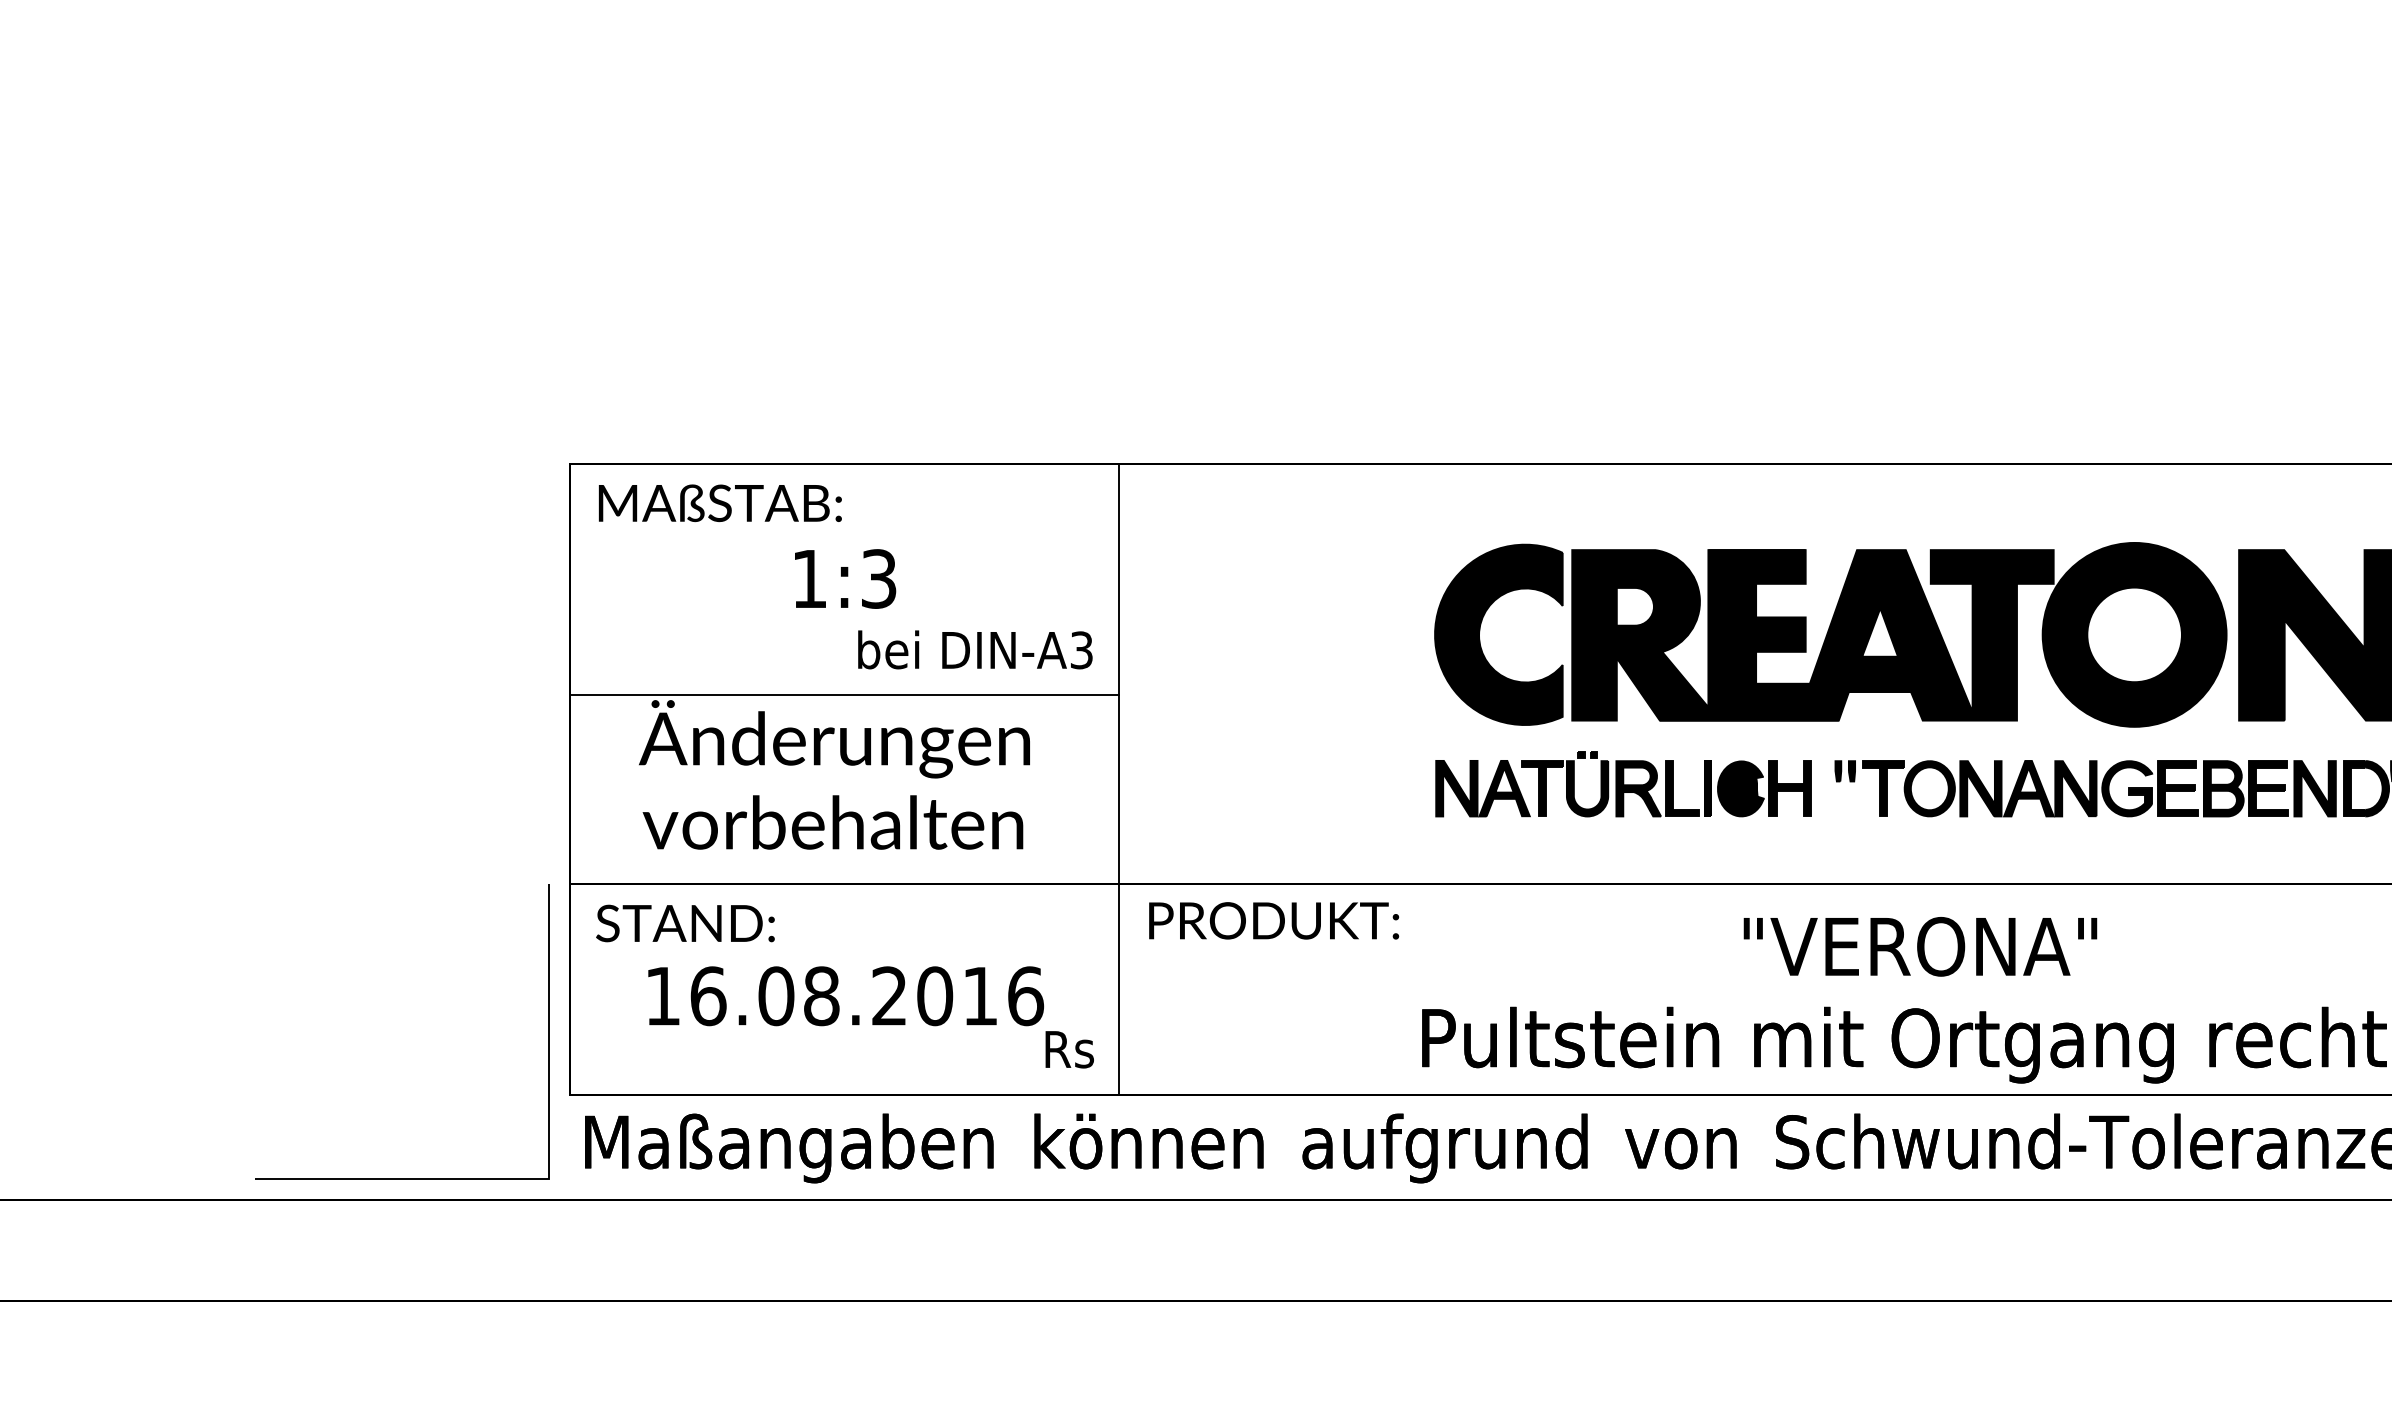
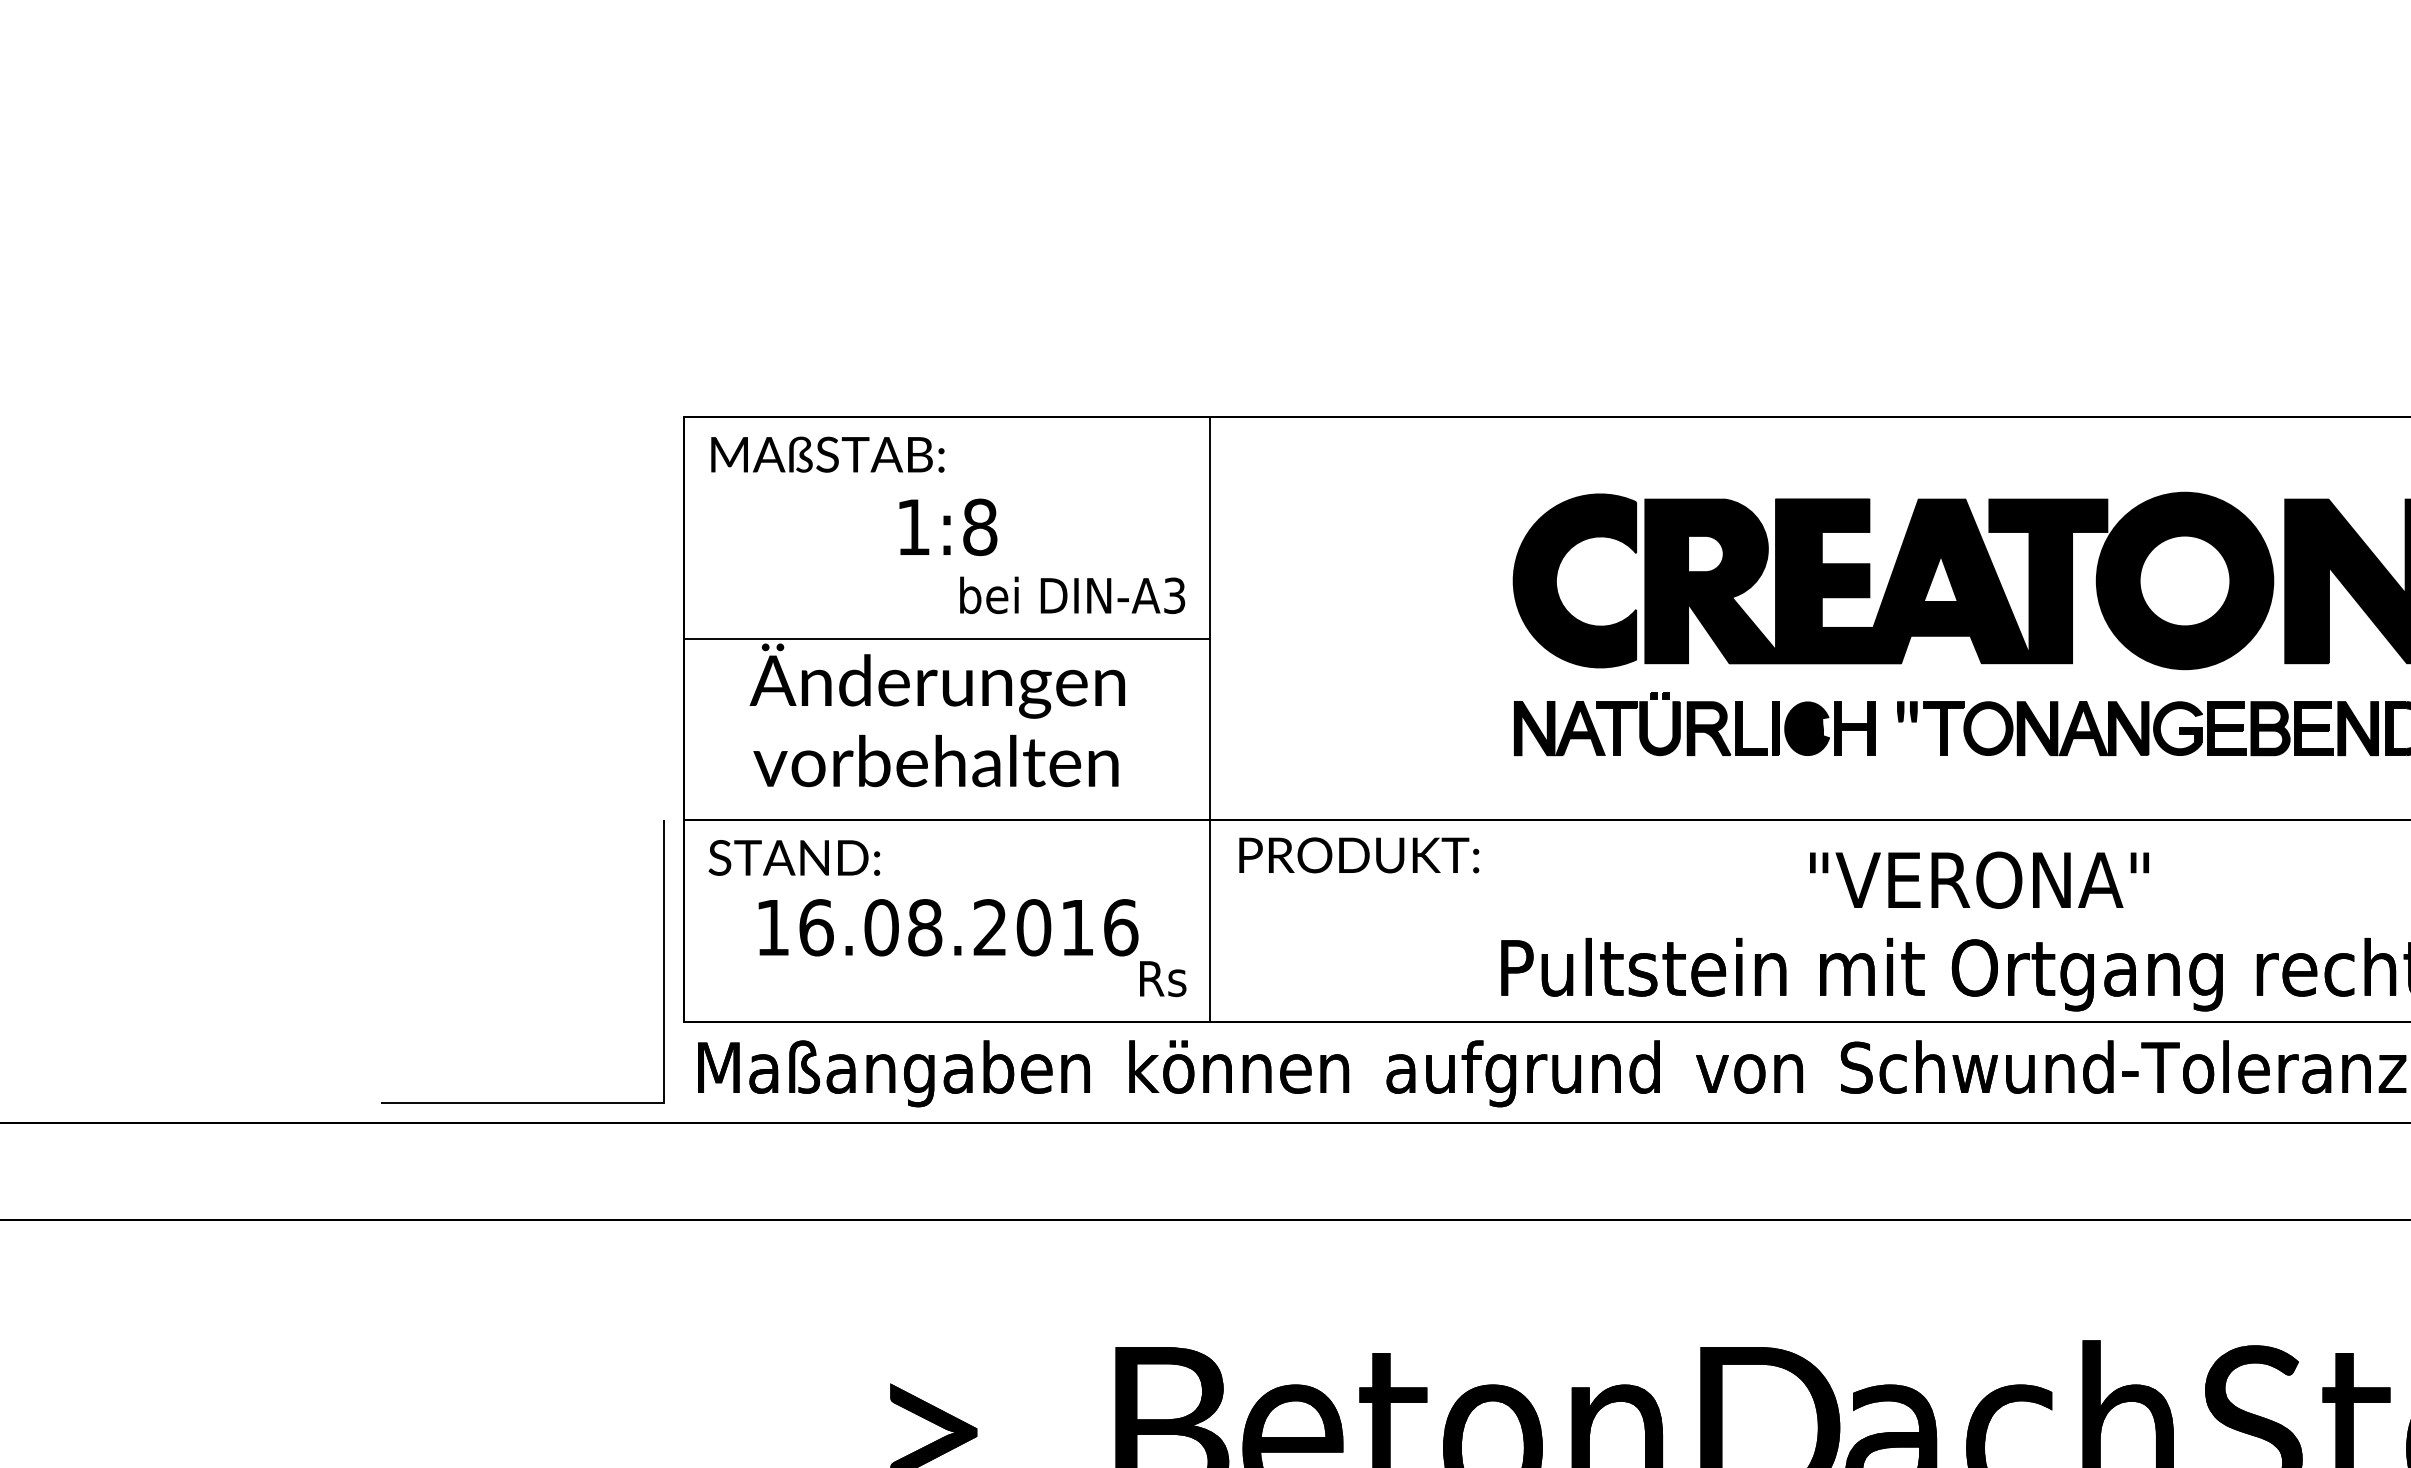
text: (879, 579) -> (980, 527), 1:3 -> 1:8

